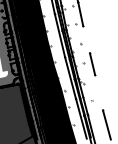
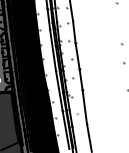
line: (86, 40) -> (77, 56), added
line: (98, 92) -> (84, 106), added

